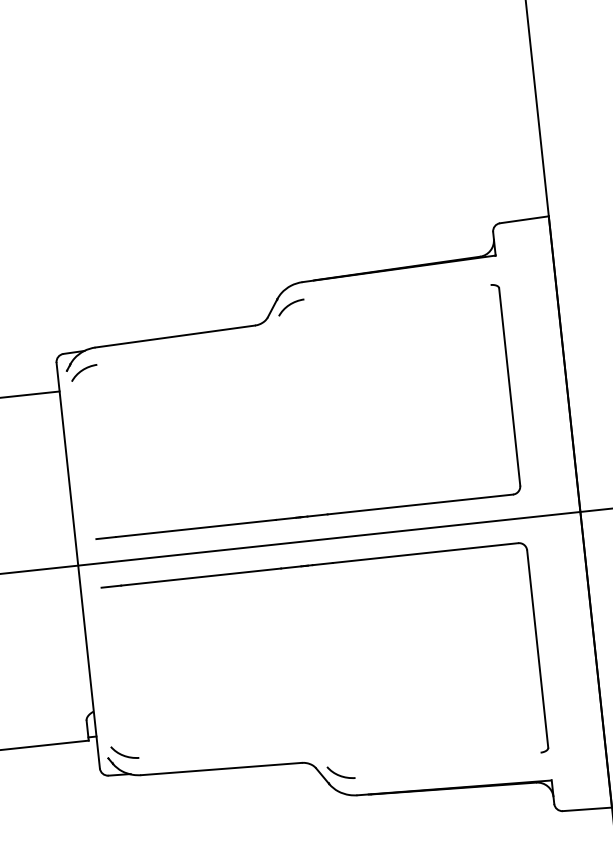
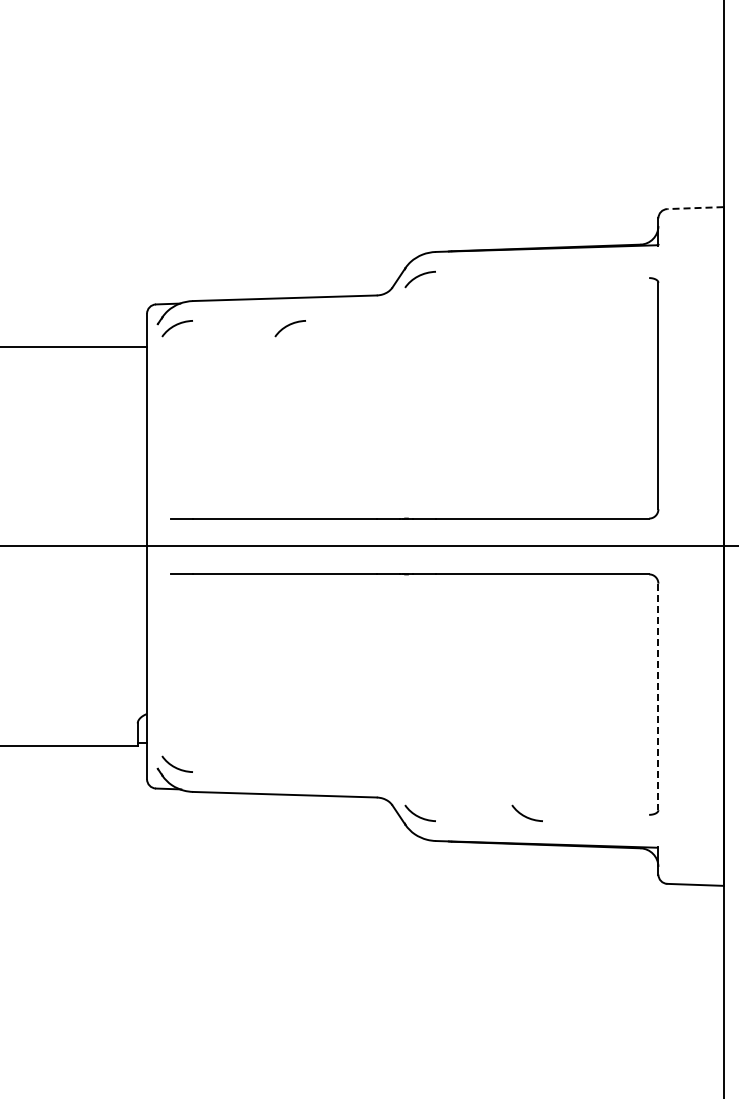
line: (523, 220) -> (694, 208), solid -> dashed
curve: (180, 360) -> (288, 326), added
line: (537, 649) -> (658, 697), solid -> dashed
curve: (432, 764) -> (525, 815), added

